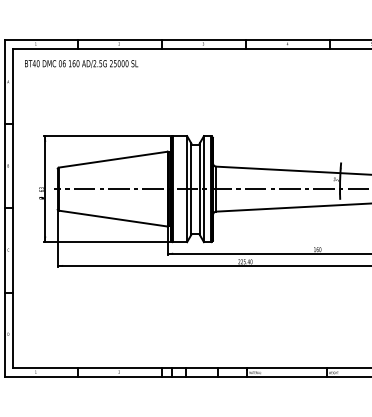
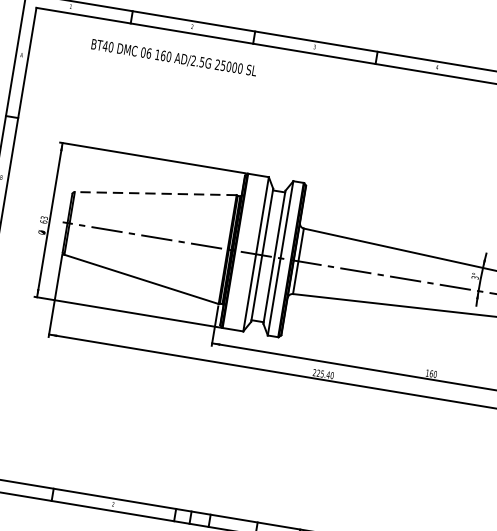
text: (81, 63) -> (174, 57), moved
line: (113, 159) -> (156, 193), solid -> dashed

